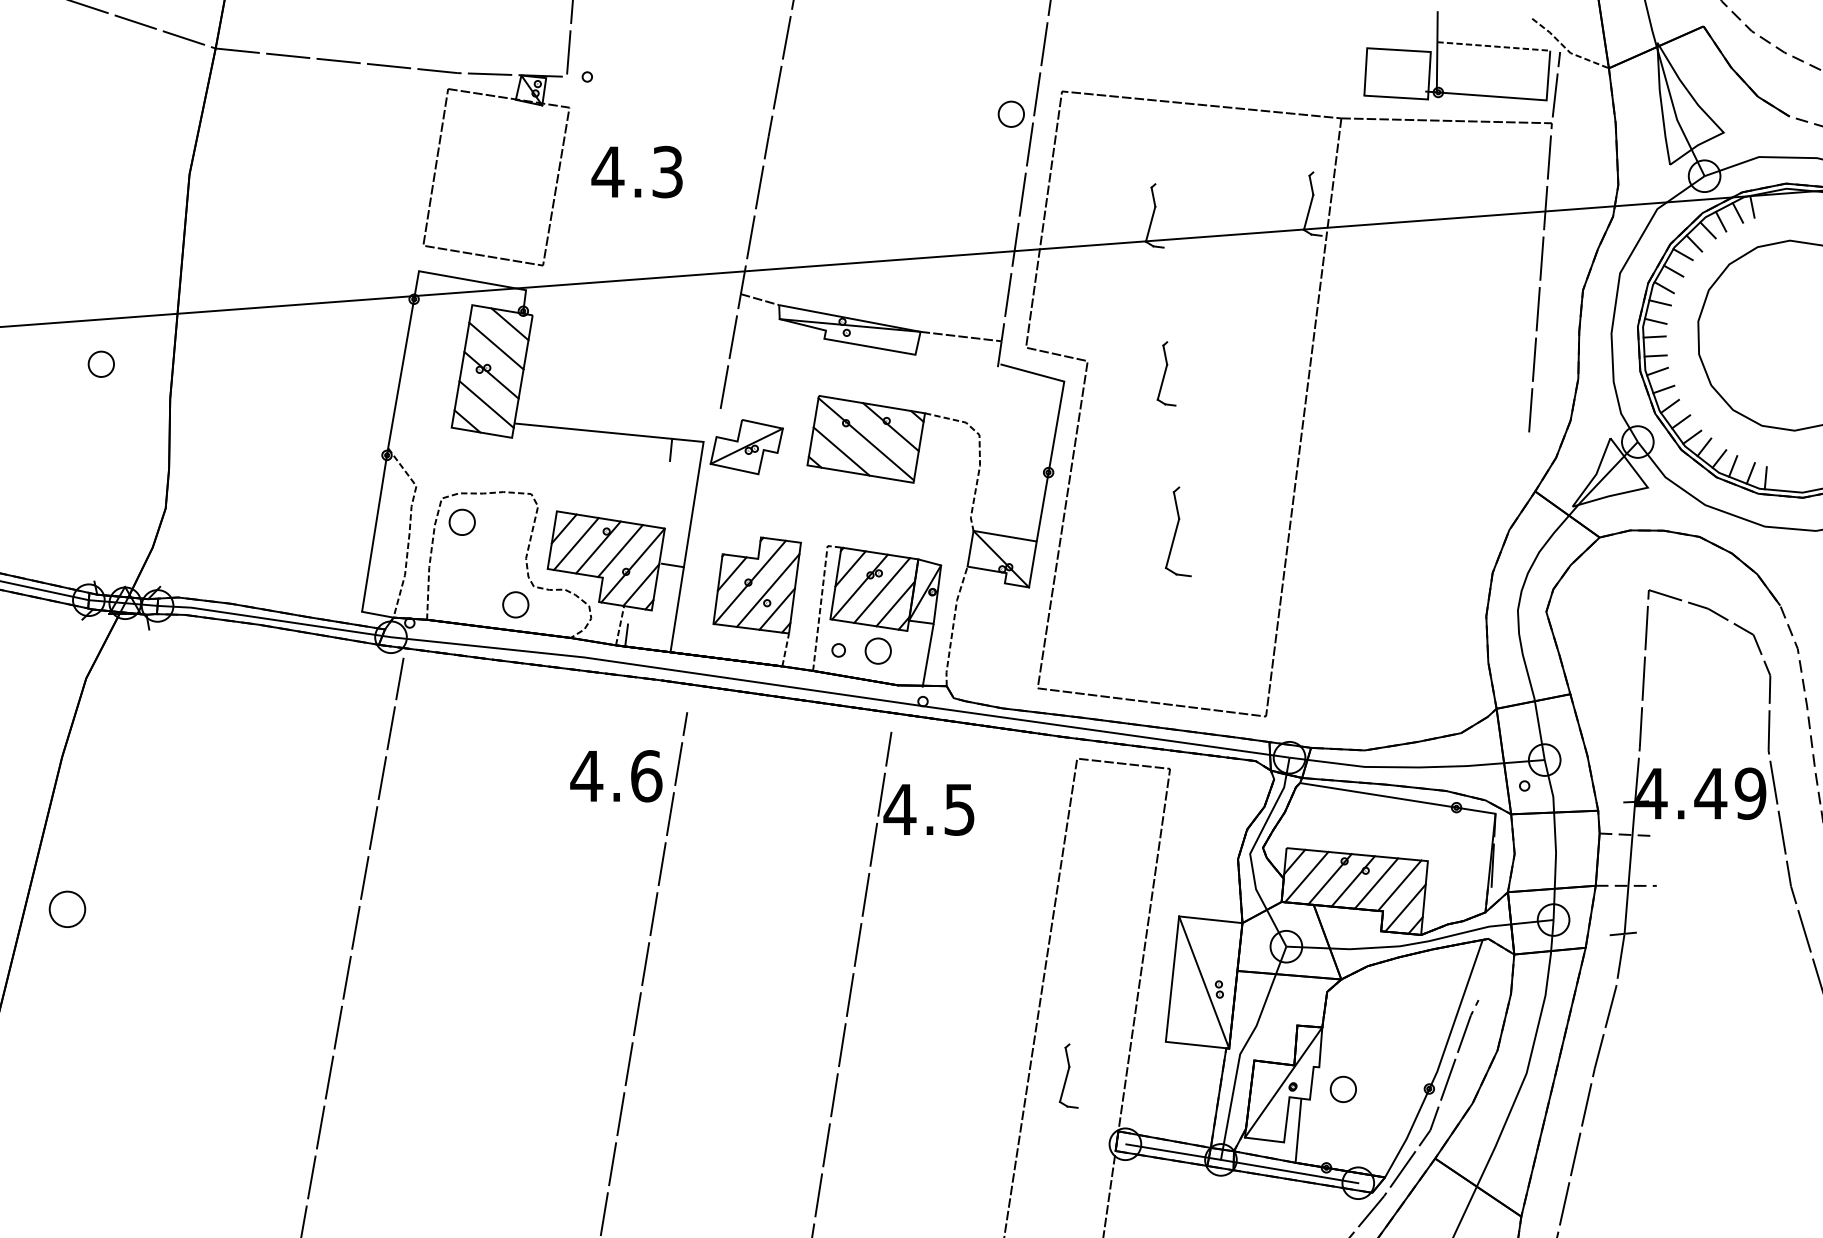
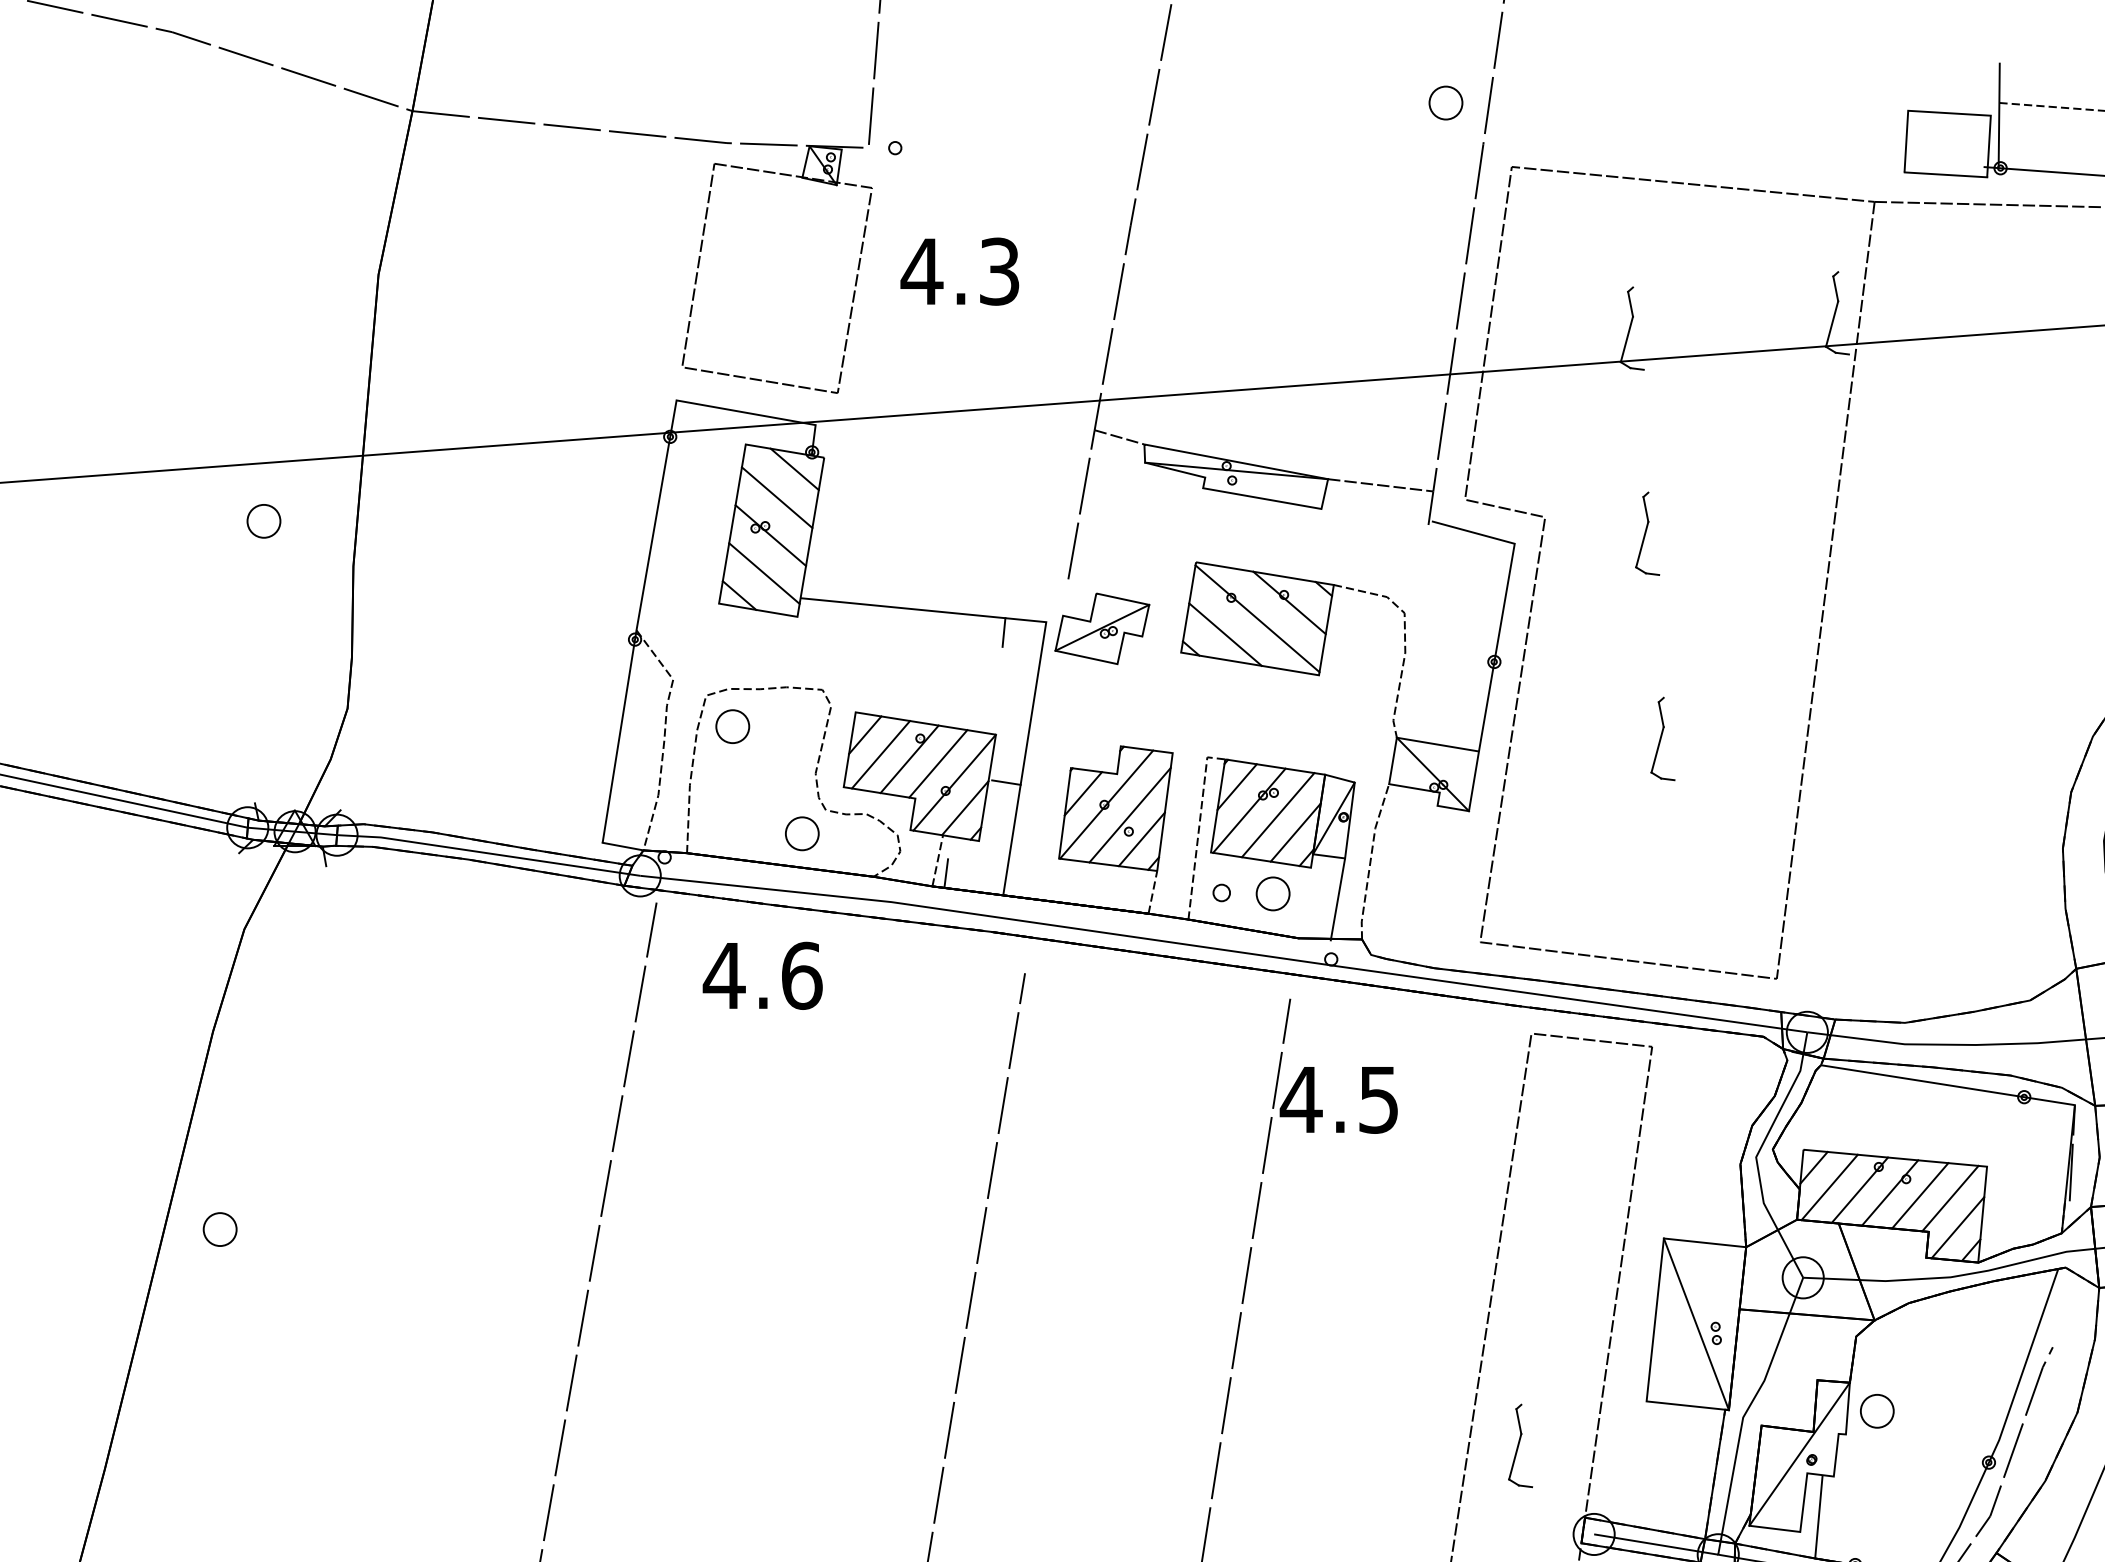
part: (1010, 113) -> (1444, 102), moved
part: (1178, 531) -> (1663, 738), size x0.71
text: (616, 776) -> (762, 976), moved
part: (67, 909) -> (220, 1229), size x0.71
part: (1342, 1088) -> (1876, 1410), moved

